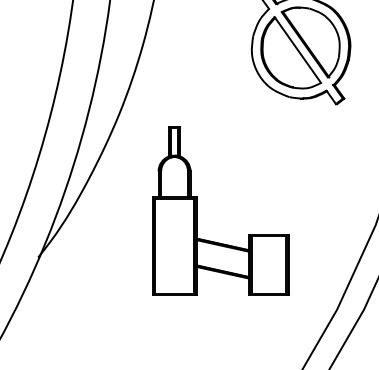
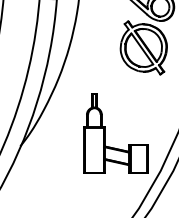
part: (198, 210) -> (105, 133), moved

